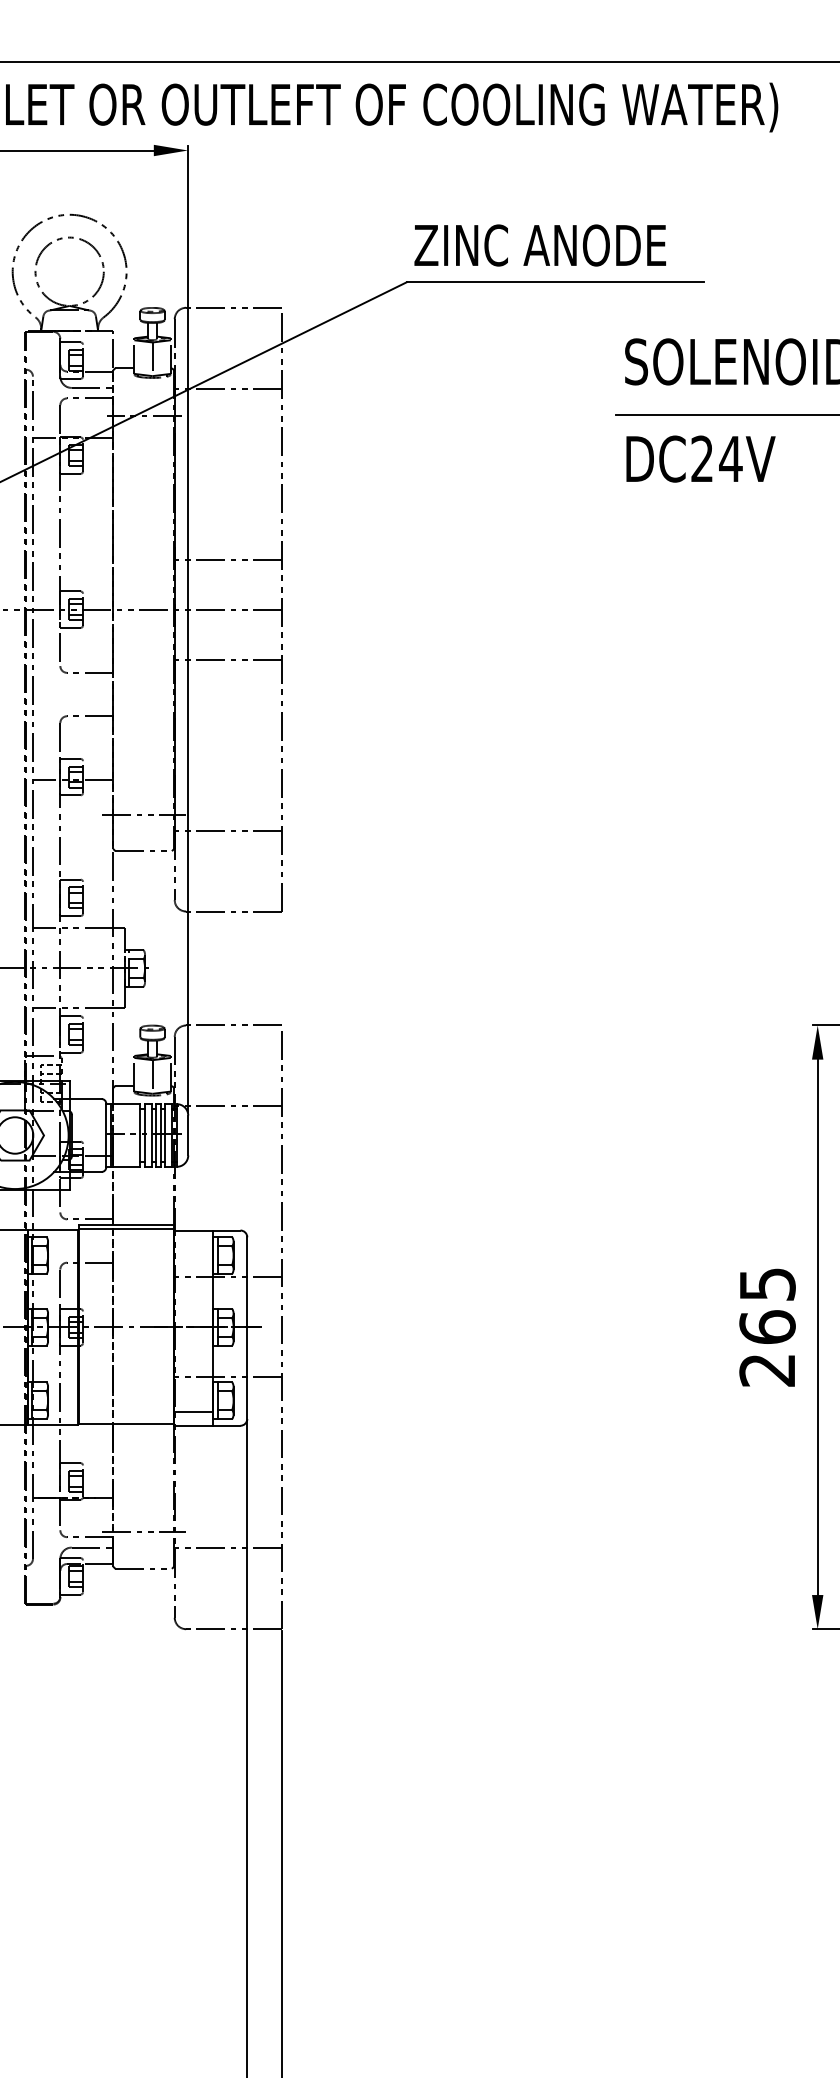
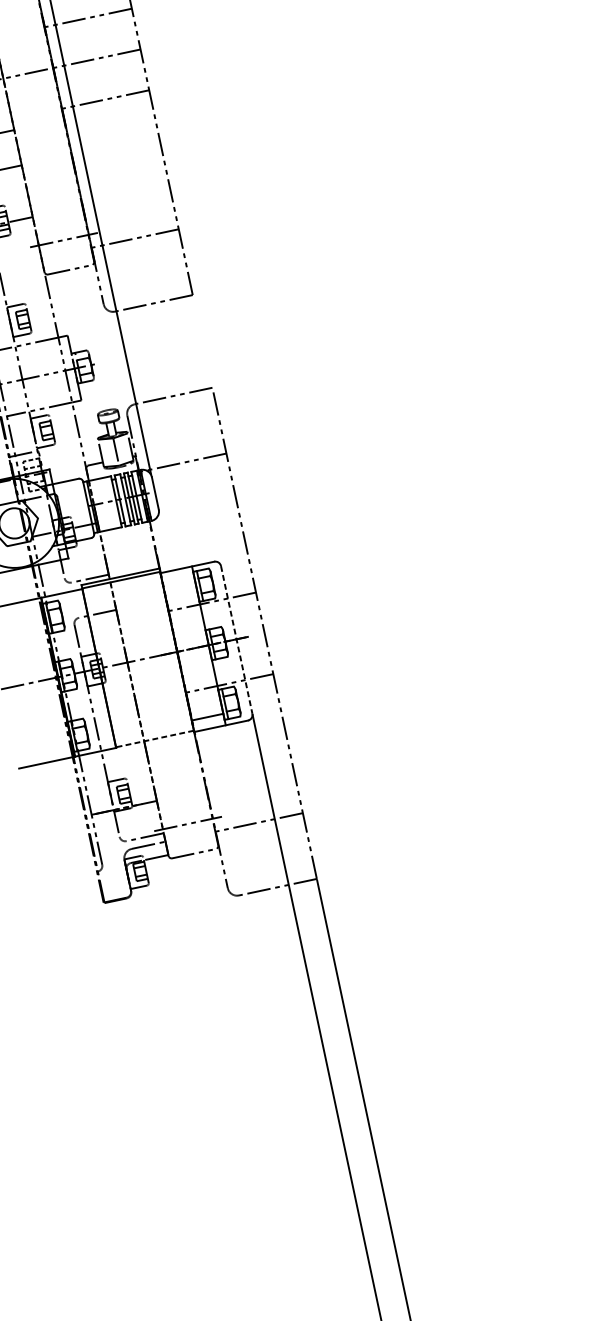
line: (247, 1328) -> (236, 640), solid -> dashed
line: (126, 1424) -> (155, 739), solid -> dashed

